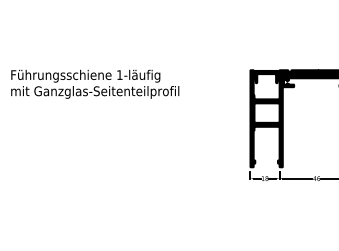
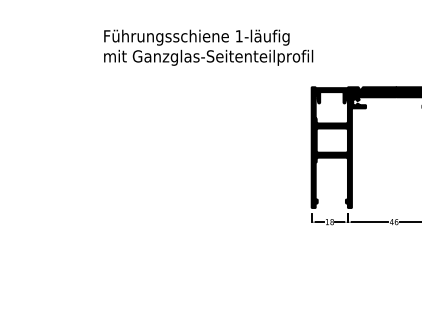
text: (95, 84) -> (208, 47), moved

